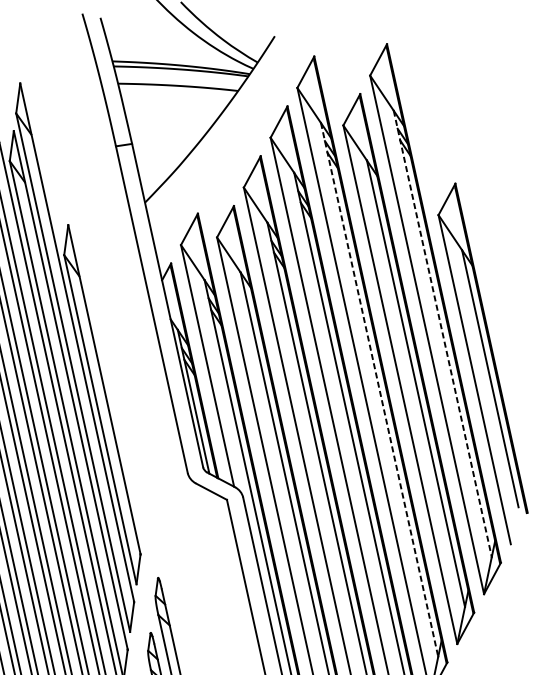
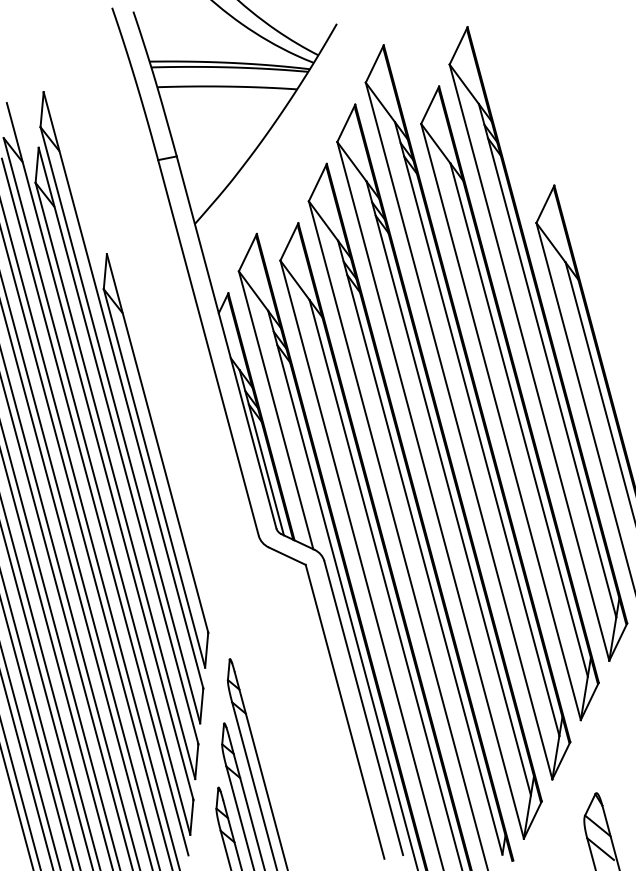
line: (442, 333) -> (547, 360), dashed -> solid
line: (379, 390) -> (477, 429), dashed -> solid

